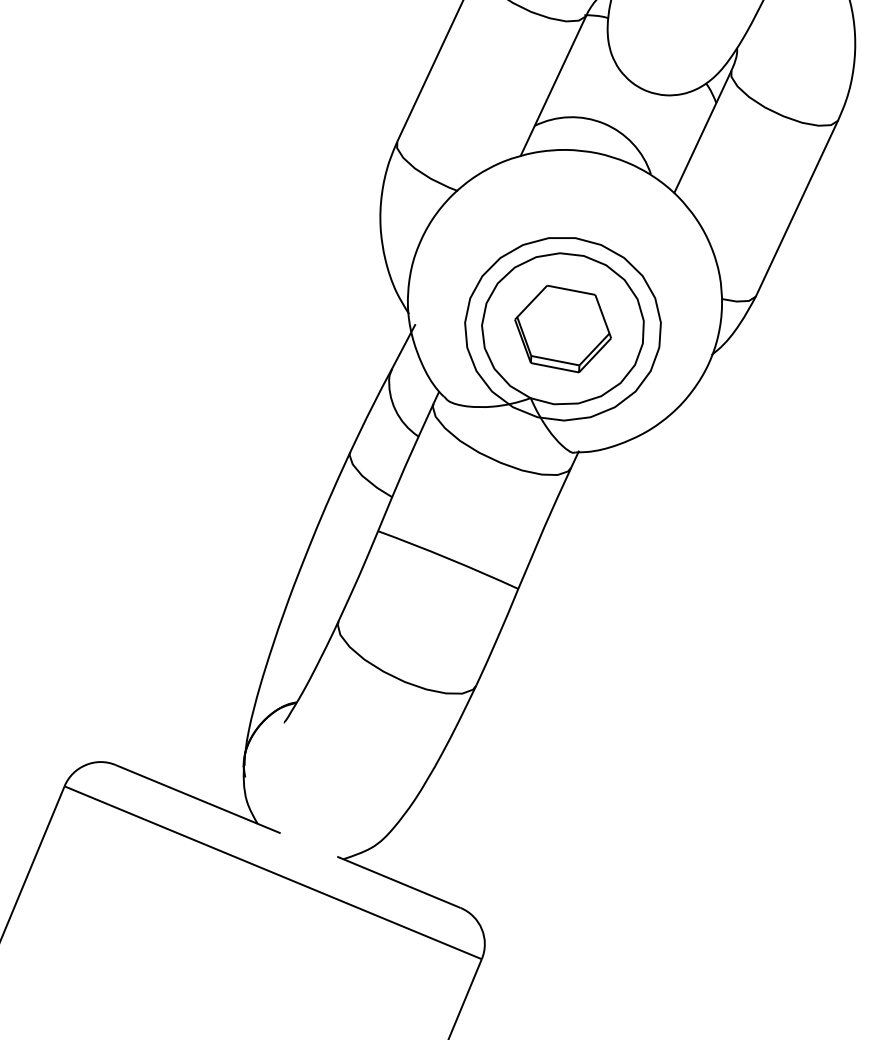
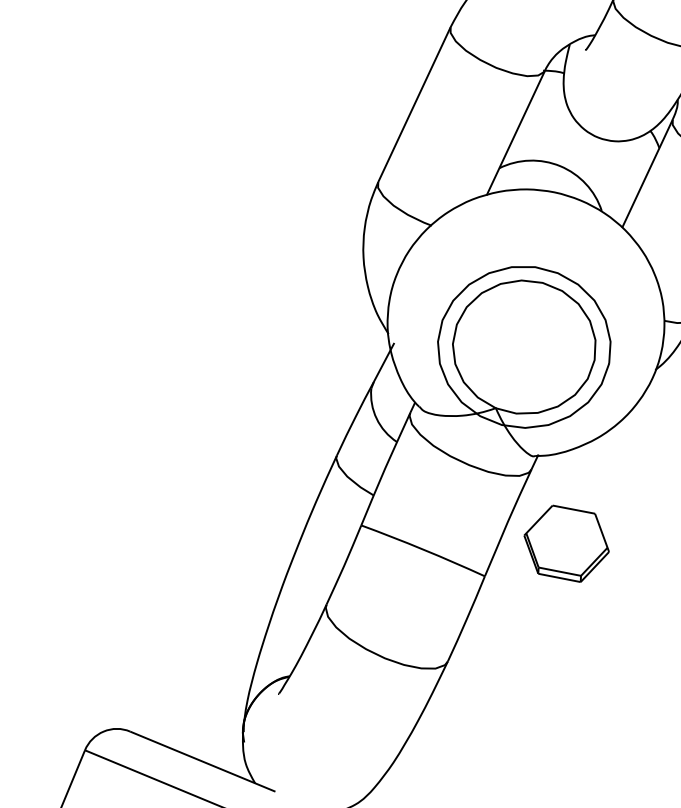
part: (562, 328) -> (566, 543), moved

